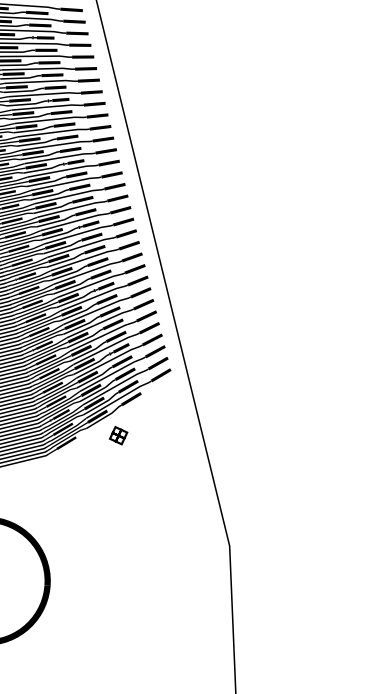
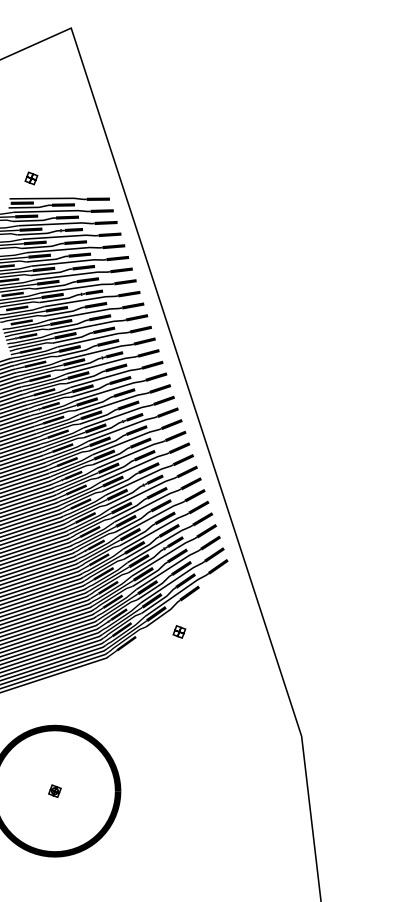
part: (118, 435) -> (179, 631), size x0.71

